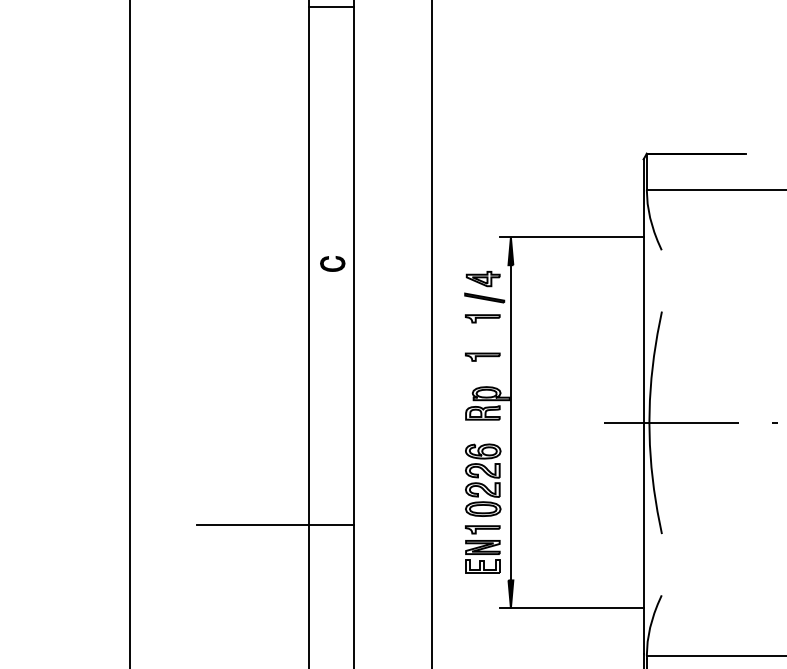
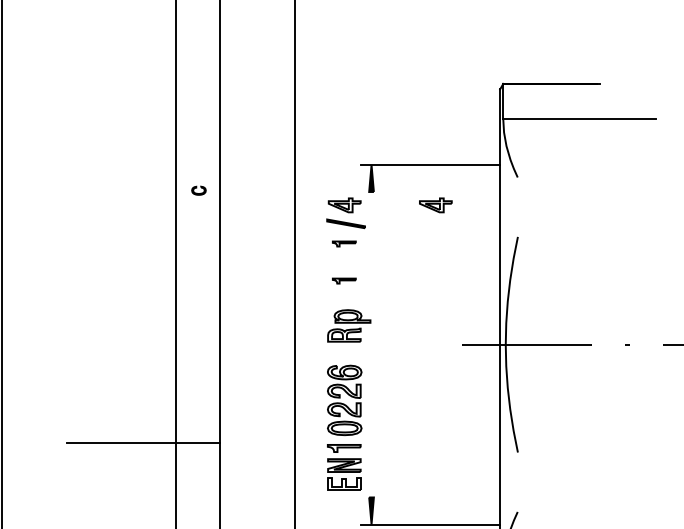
part: (332, 263) -> (198, 190), size x0.6
part: (576, 279) -> (435, 205), added
part: (482, 318) -> (344, 243), size x0.7
part: (482, 356) -> (344, 280), size x0.7
line: (510, 422) -> (371, 344), removed

